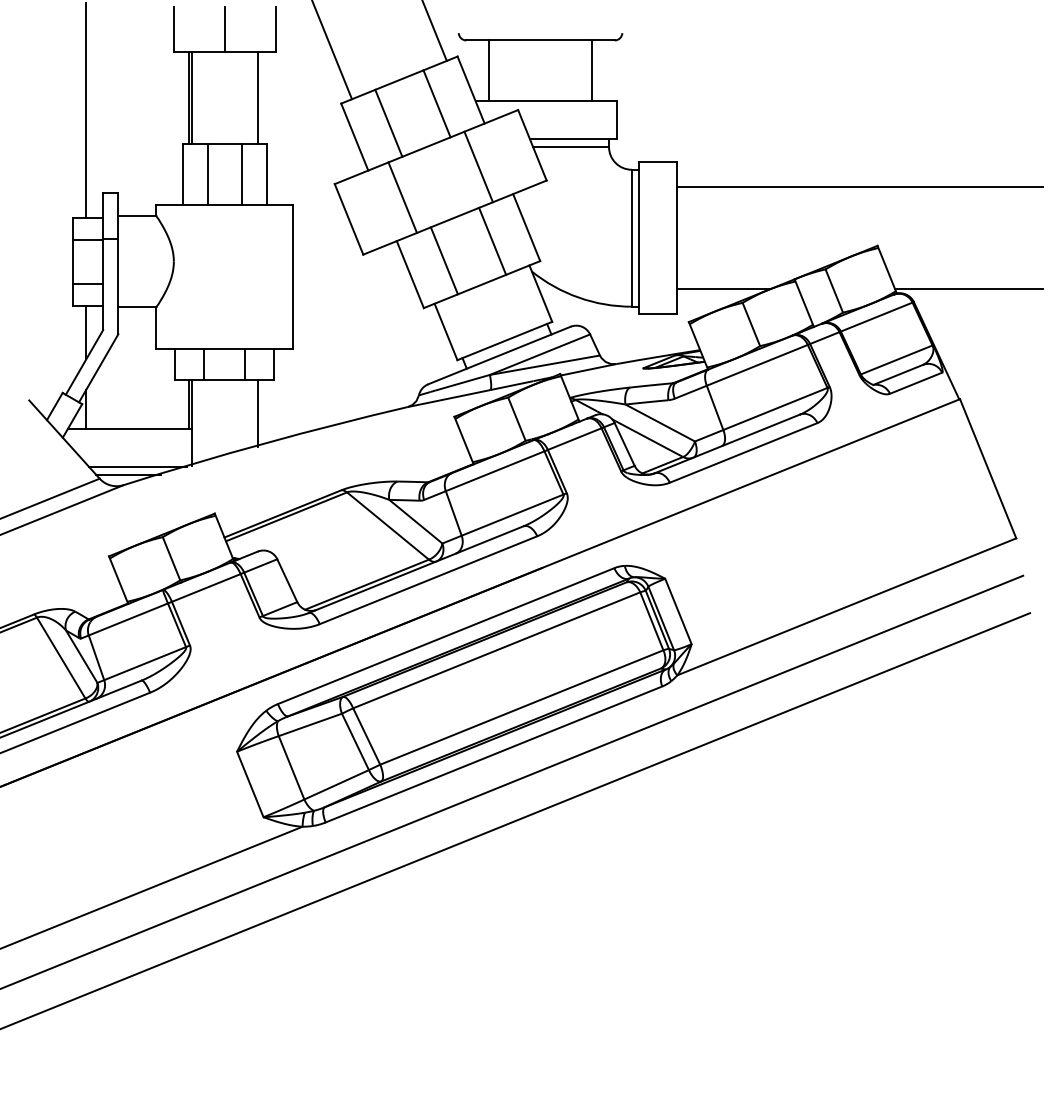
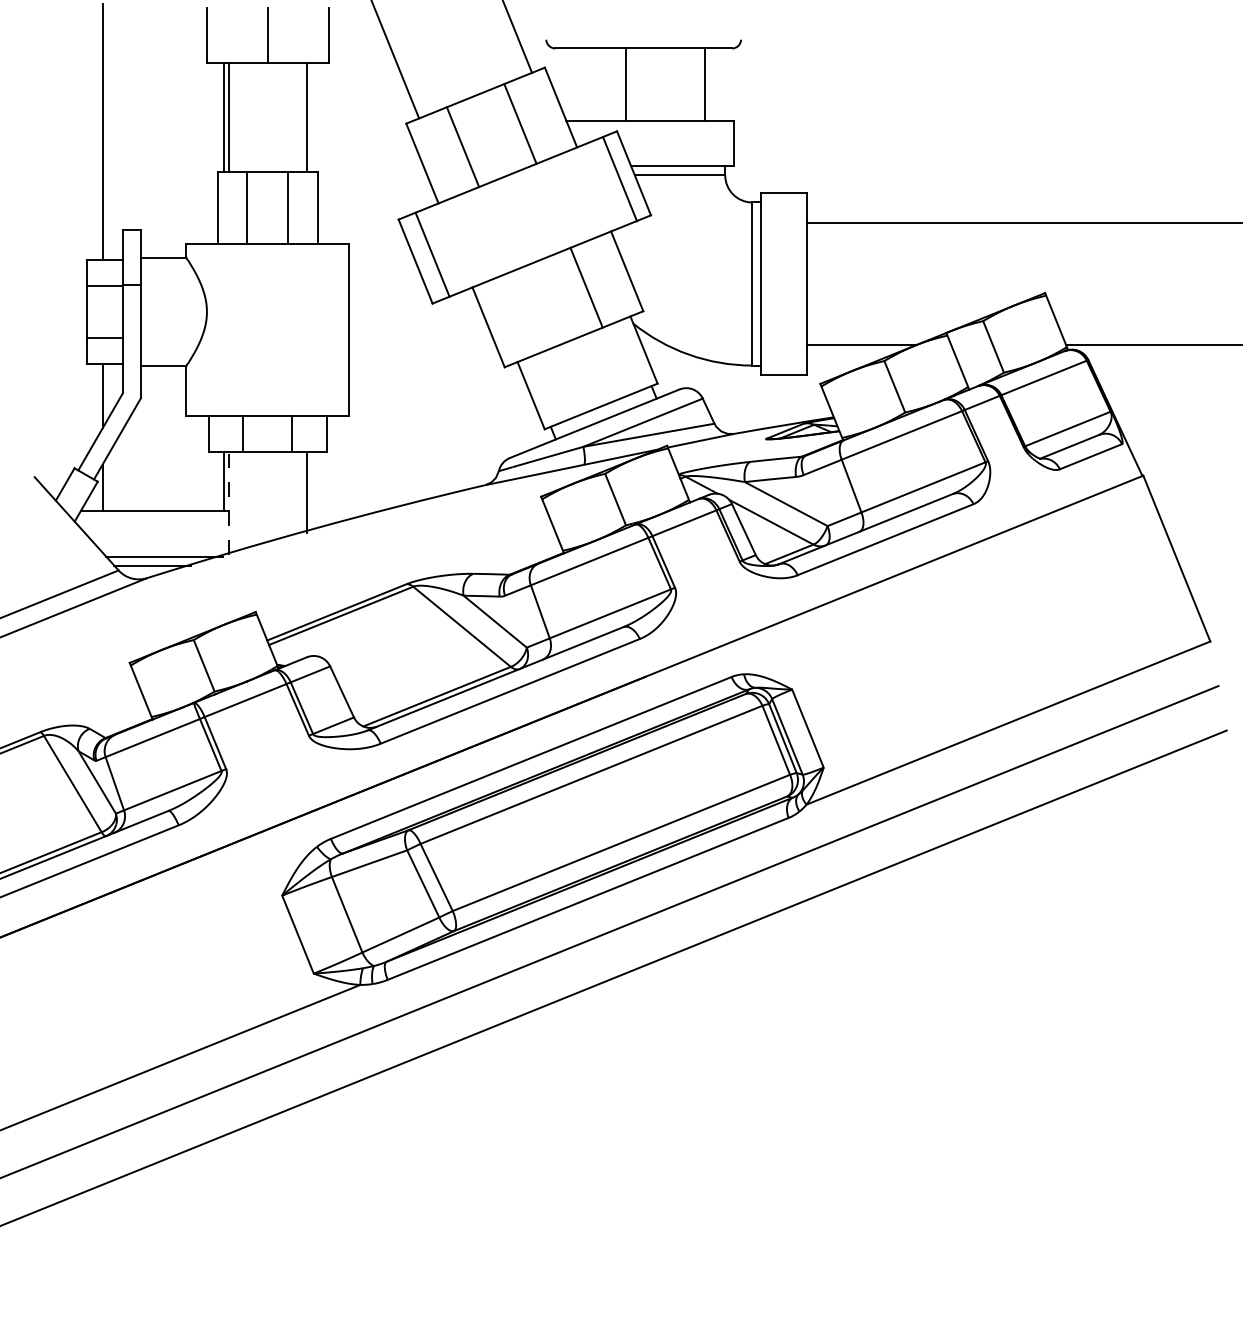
line: (489, 70) -> (625, 84), moved
line: (479, 167) -> (620, 179), moved
line: (402, 197) -> (432, 254), moved
line: (444, 260) -> (529, 310), removed
line: (191, 422) -> (228, 503), solid -> dashed

